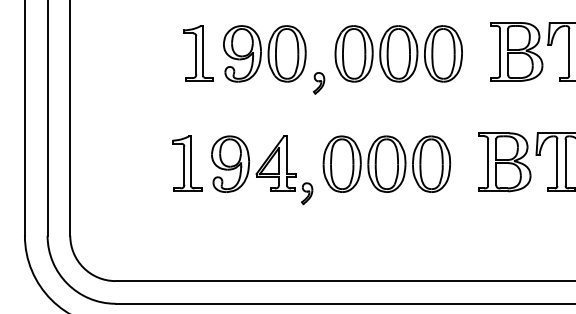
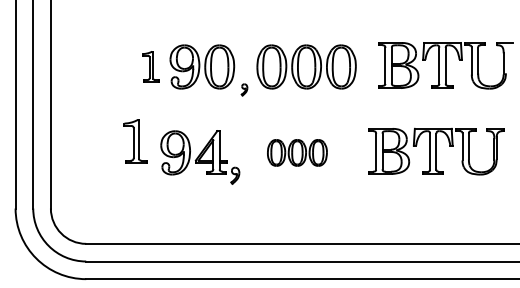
part: (198, 53) -> (150, 66), size x0.7
part: (318, 82) -> (244, 89), size x0.7
part: (186, 163) -> (135, 141), moved
part: (387, 163) -> (297, 152), size x0.6

